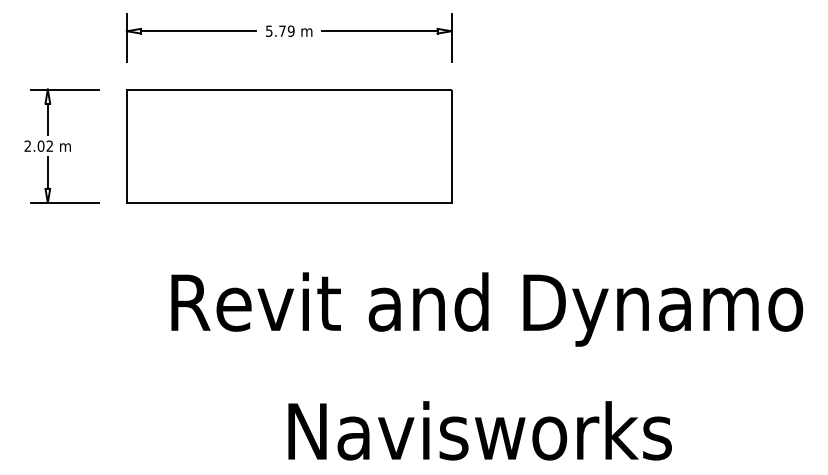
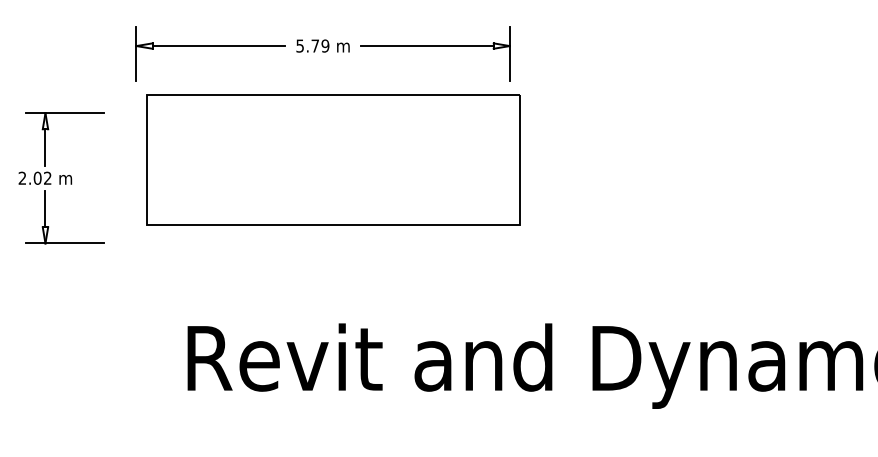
part: (289, 146) -> (333, 160), moved

